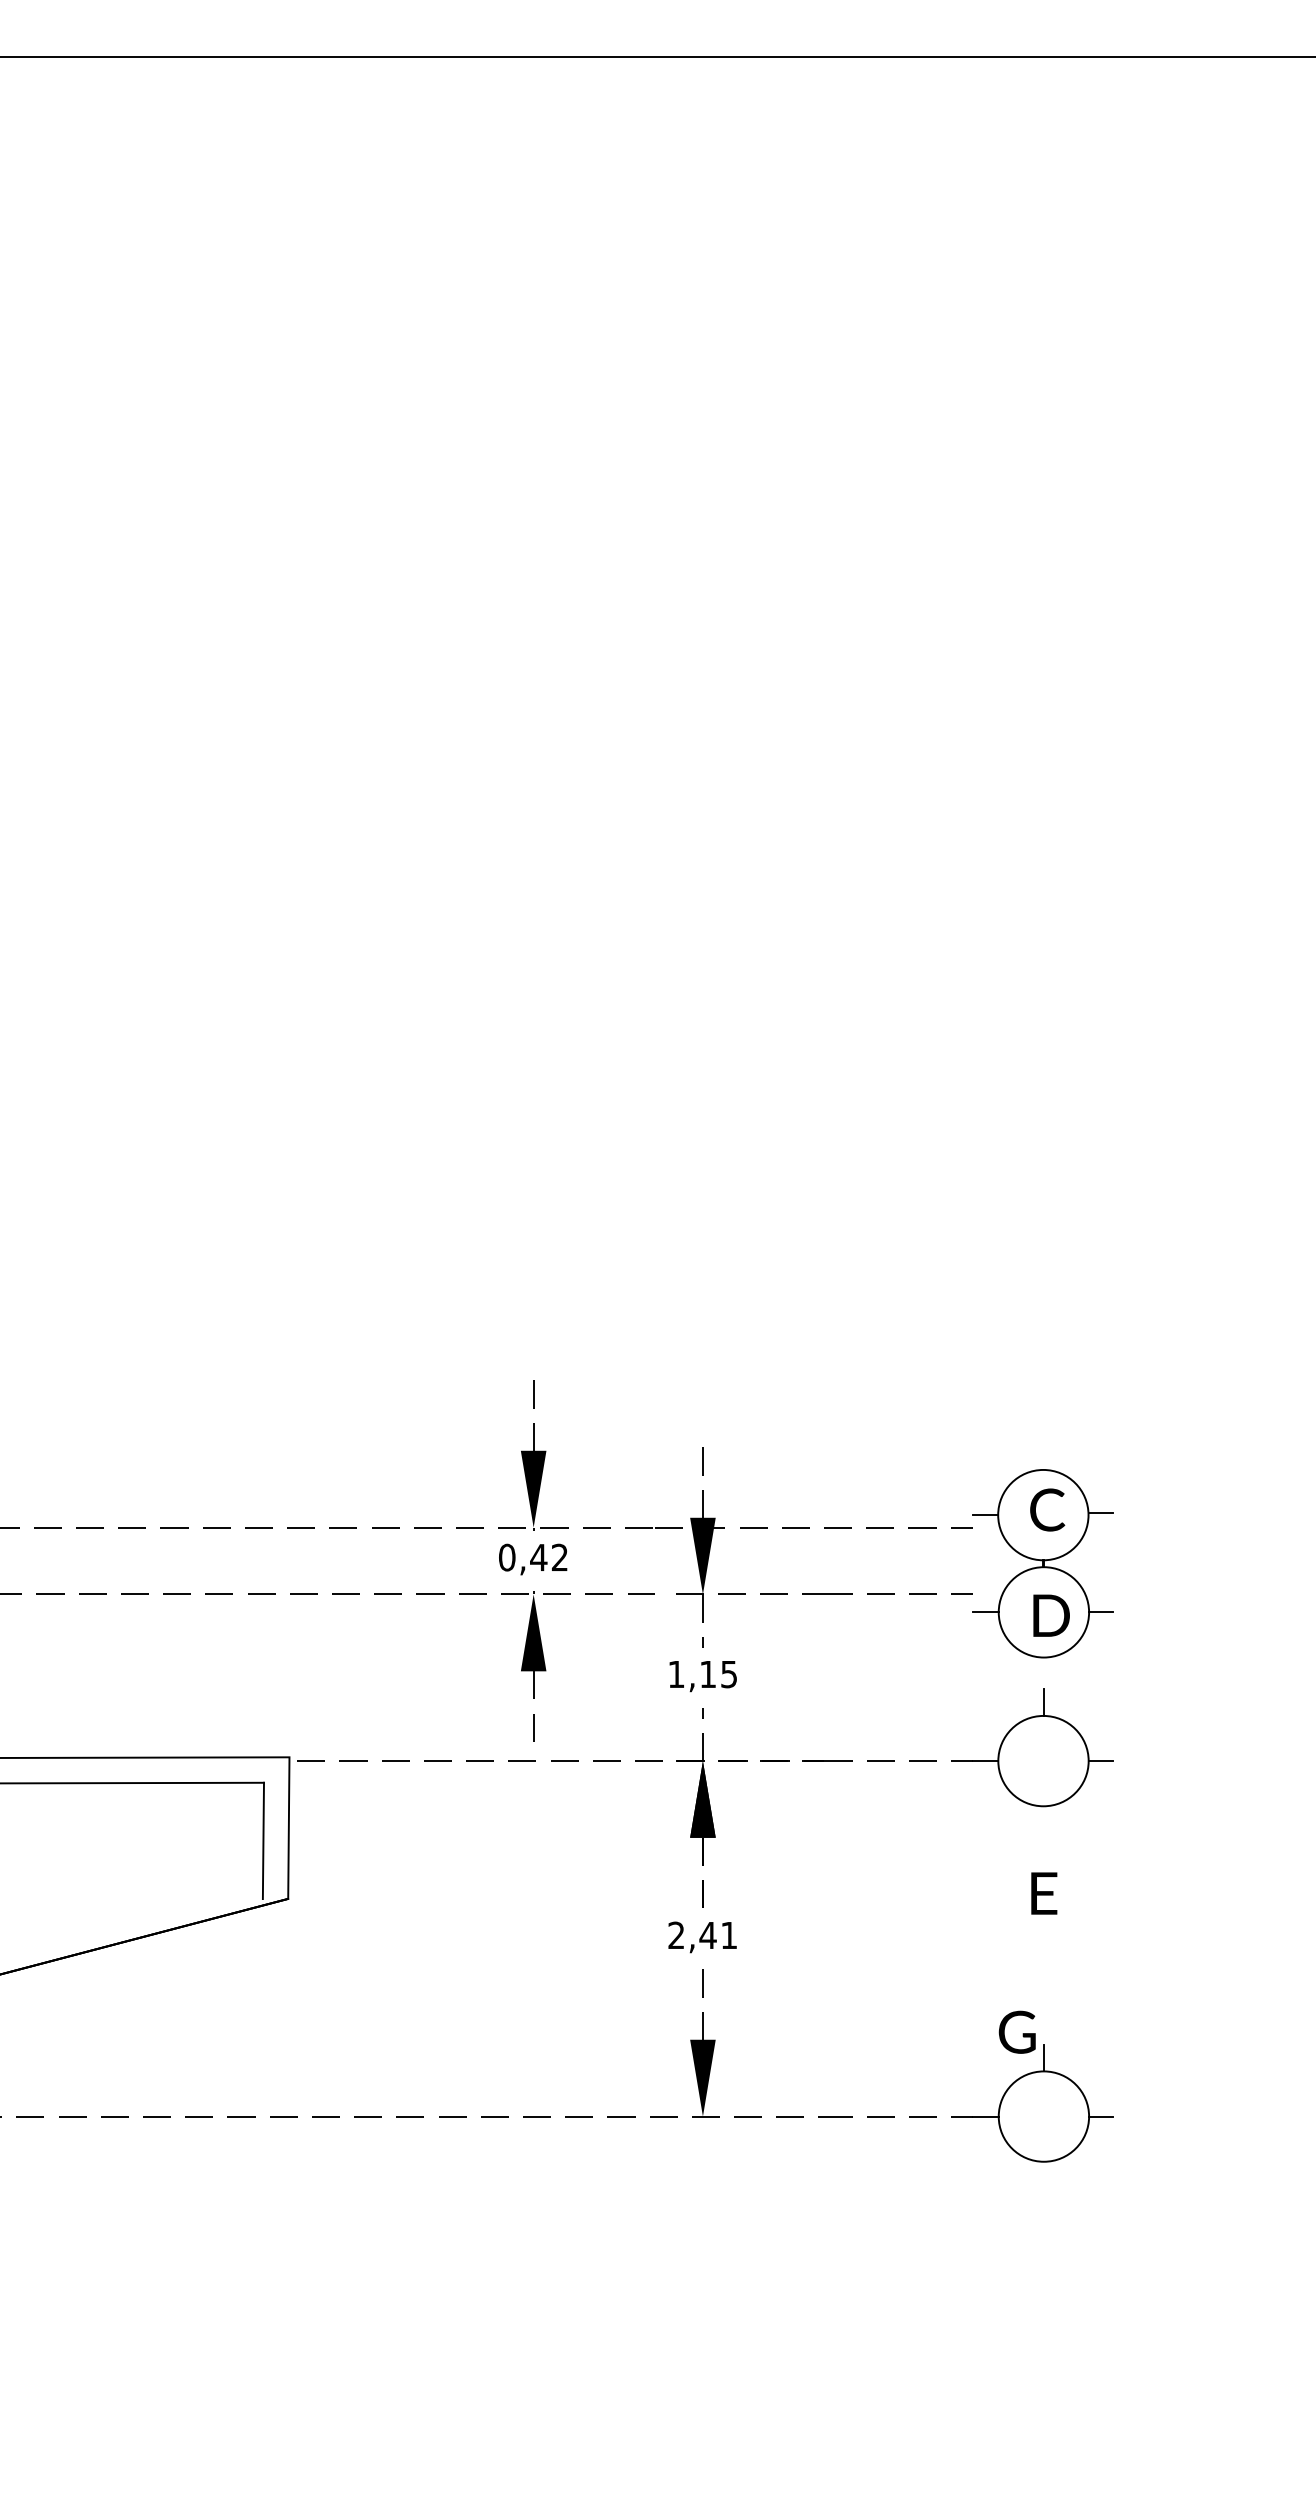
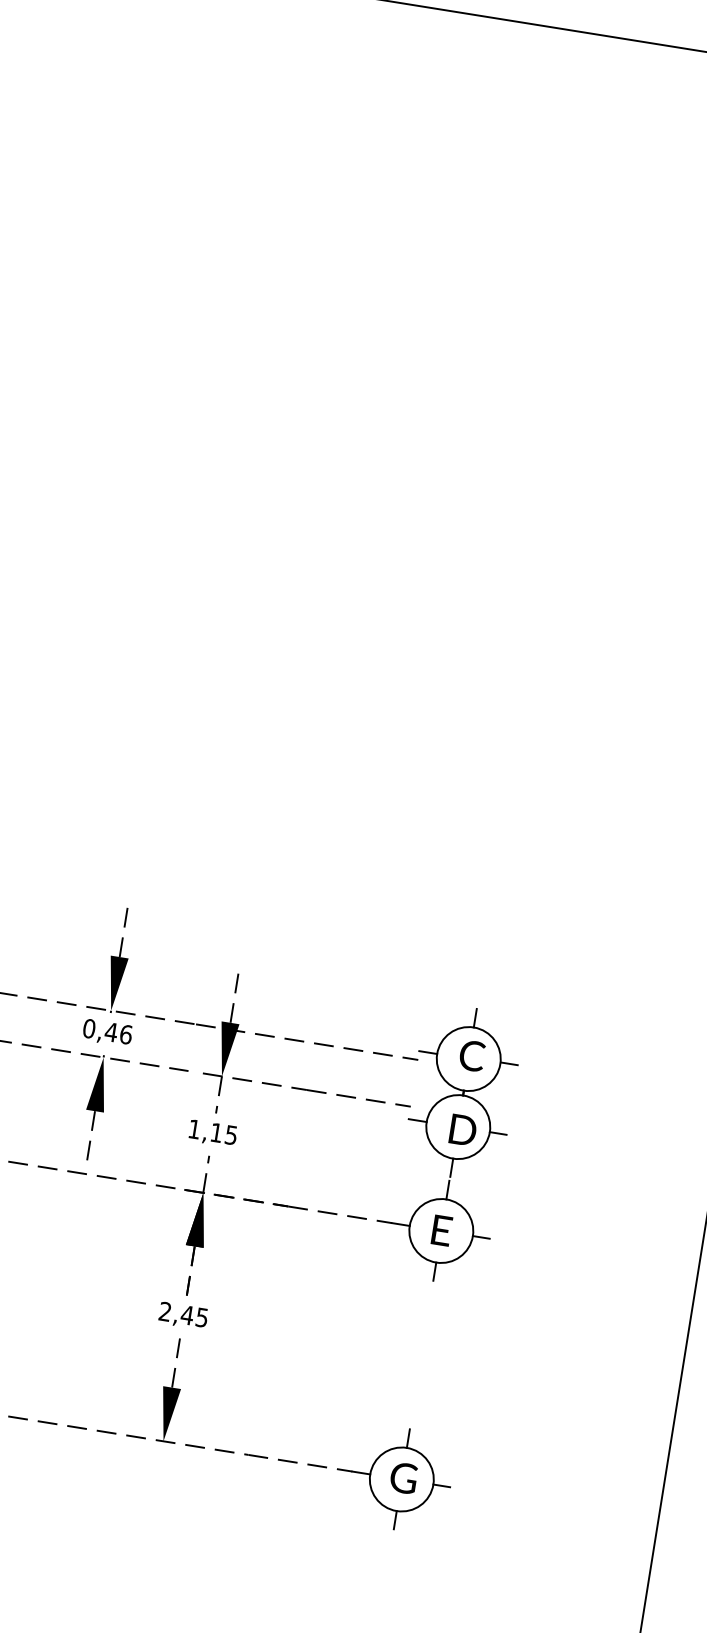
line: (1043, 1456) -> (475, 1018), added
text: (559, 1557) -> (125, 1034), 0,42 -> 0,46
line: (1043, 1670) -> (451, 1167), added
line: (1043, 1819) -> (434, 1271), added
text: (1044, 1893) -> (442, 1230), moved
text: (728, 1935) -> (201, 1317), 2,41 -> 2,45
text: (1016, 2031) -> (403, 1477), moved
line: (1043, 2174) -> (395, 1519), added

